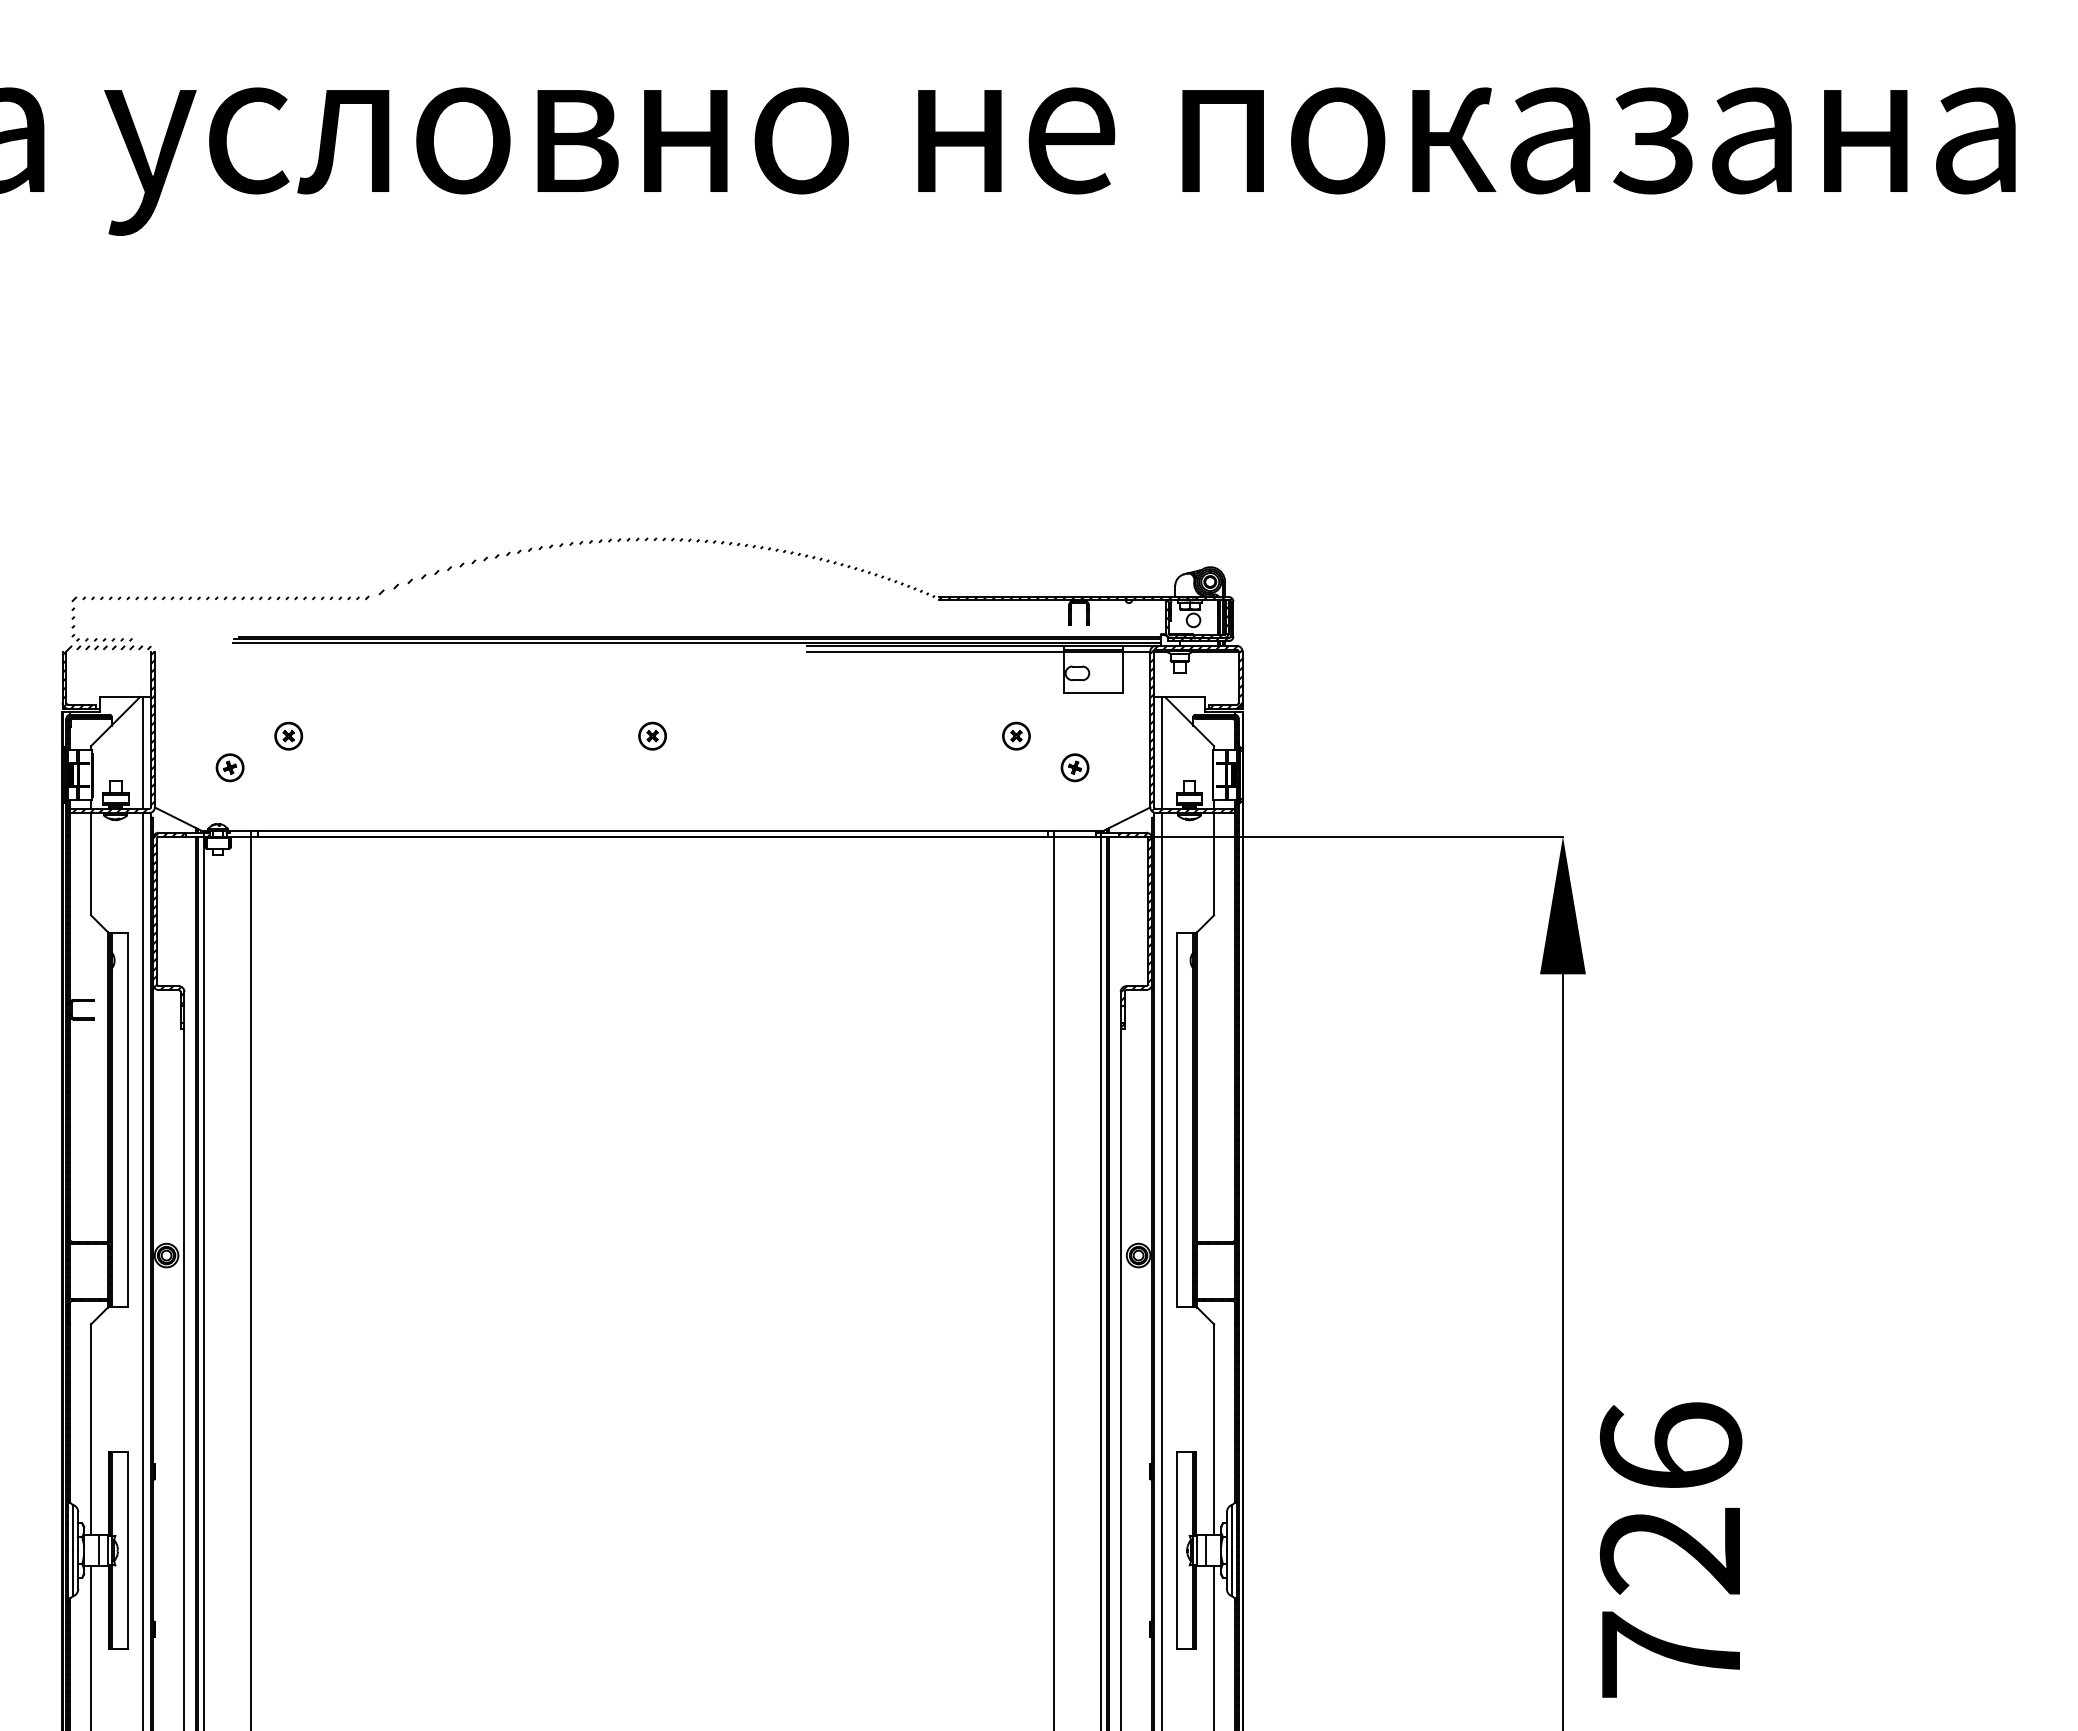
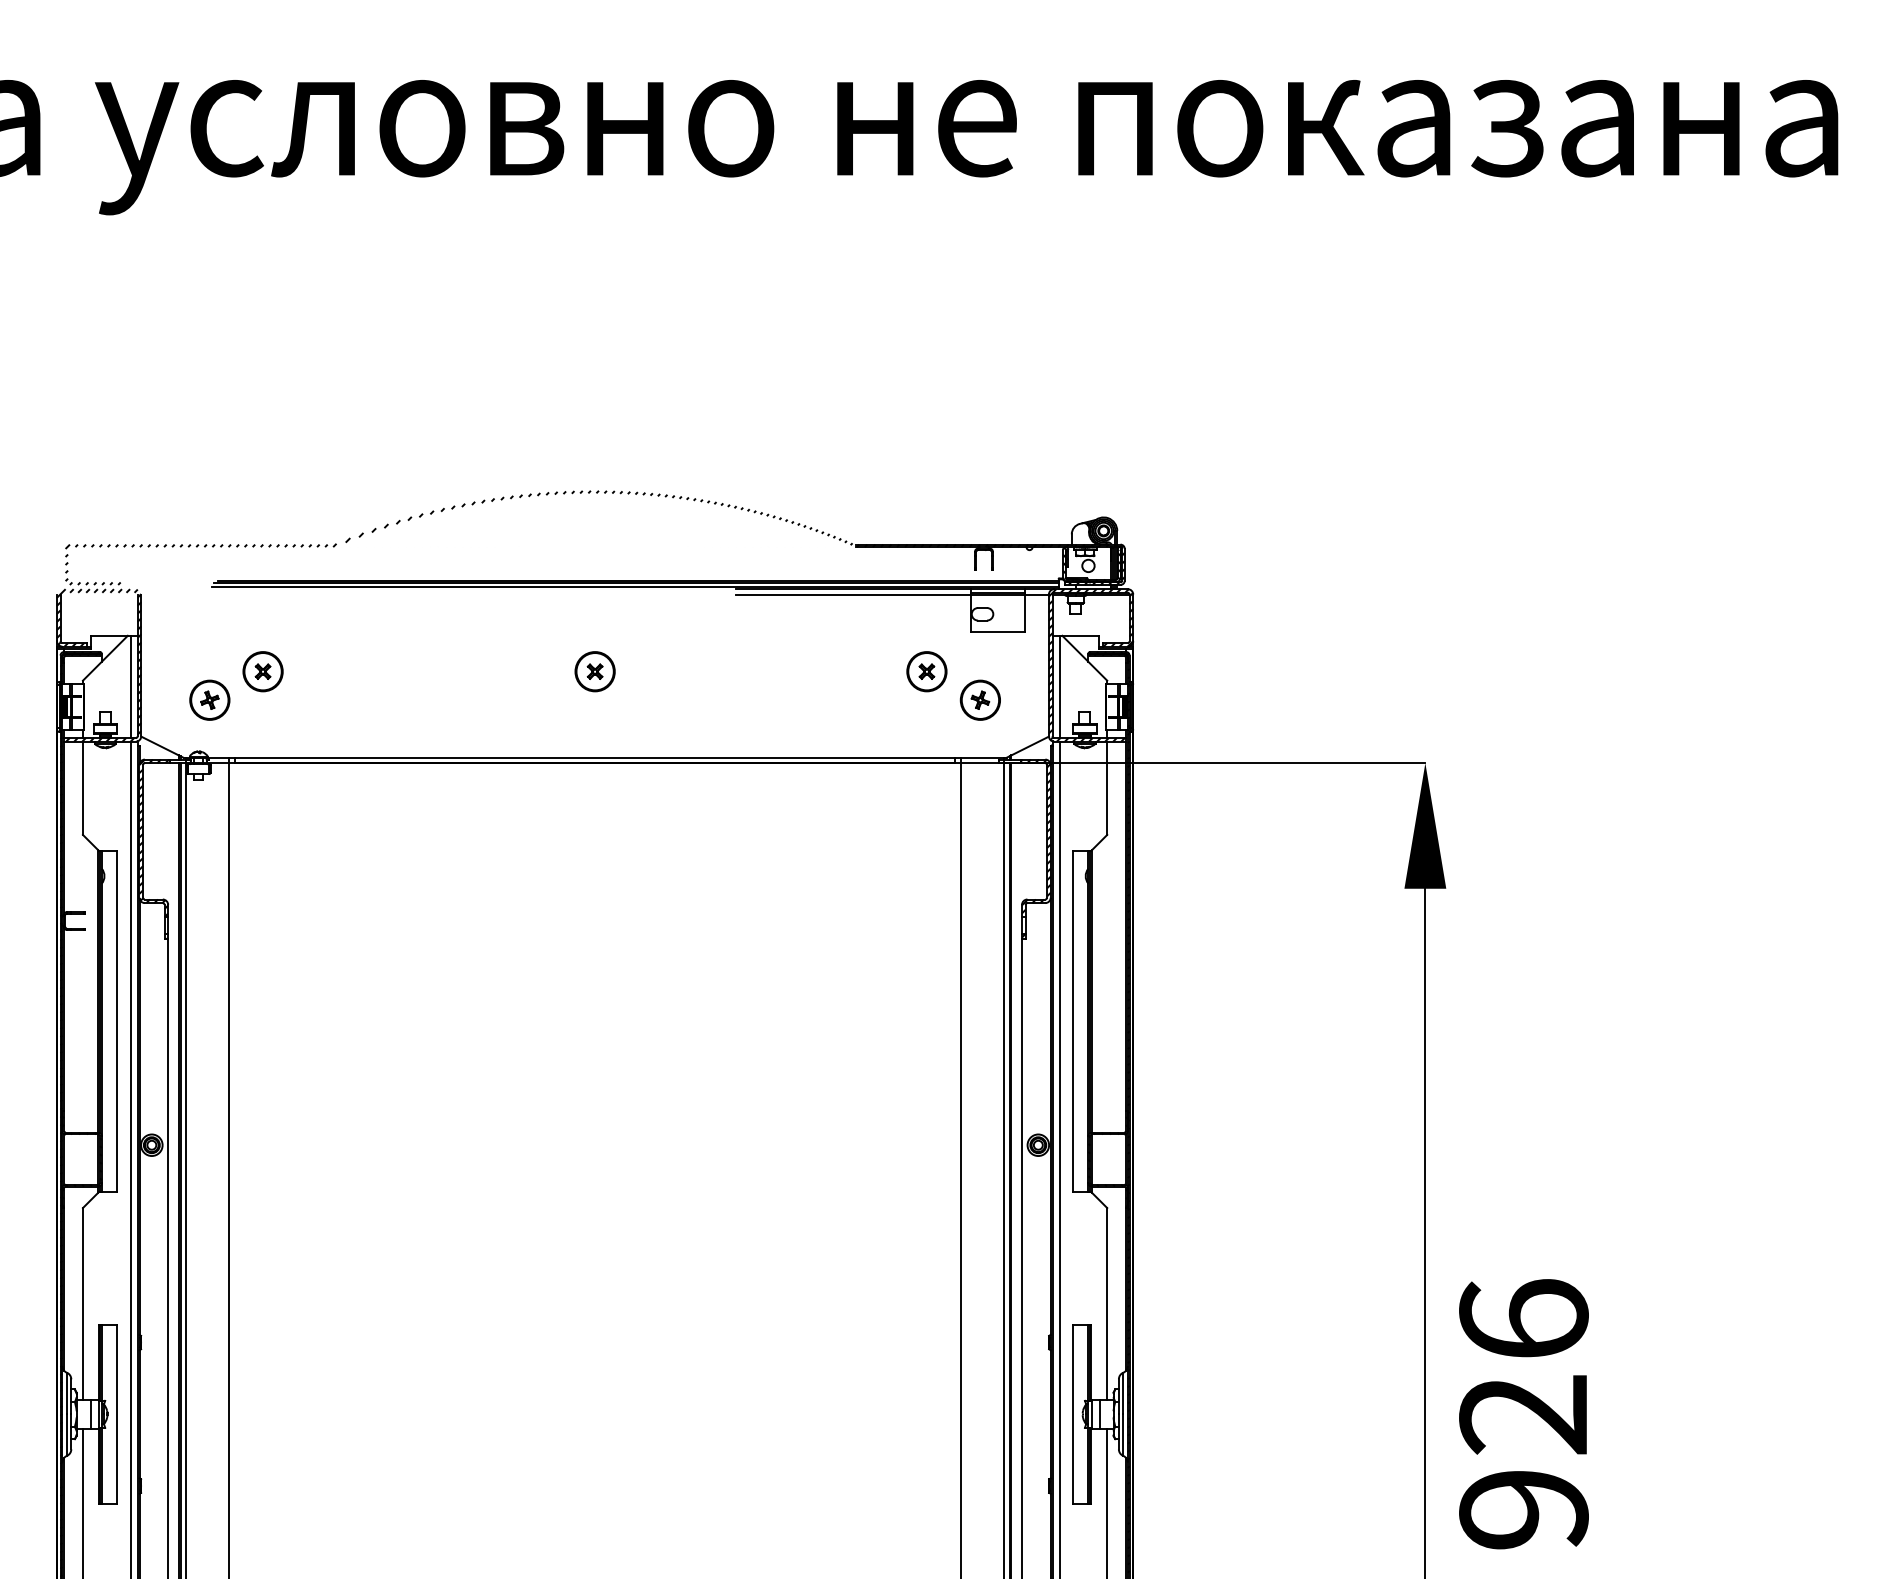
part: (288, 735) -> (263, 670), size x1.6
part: (652, 735) -> (595, 670), size x1.6
part: (1016, 735) -> (926, 670), size x1.6
part: (229, 767) -> (209, 700), size x1.6
part: (1074, 767) -> (979, 700), size x1.6
text: (1670, 1654) -> (1523, 1509), 726 -> 926

